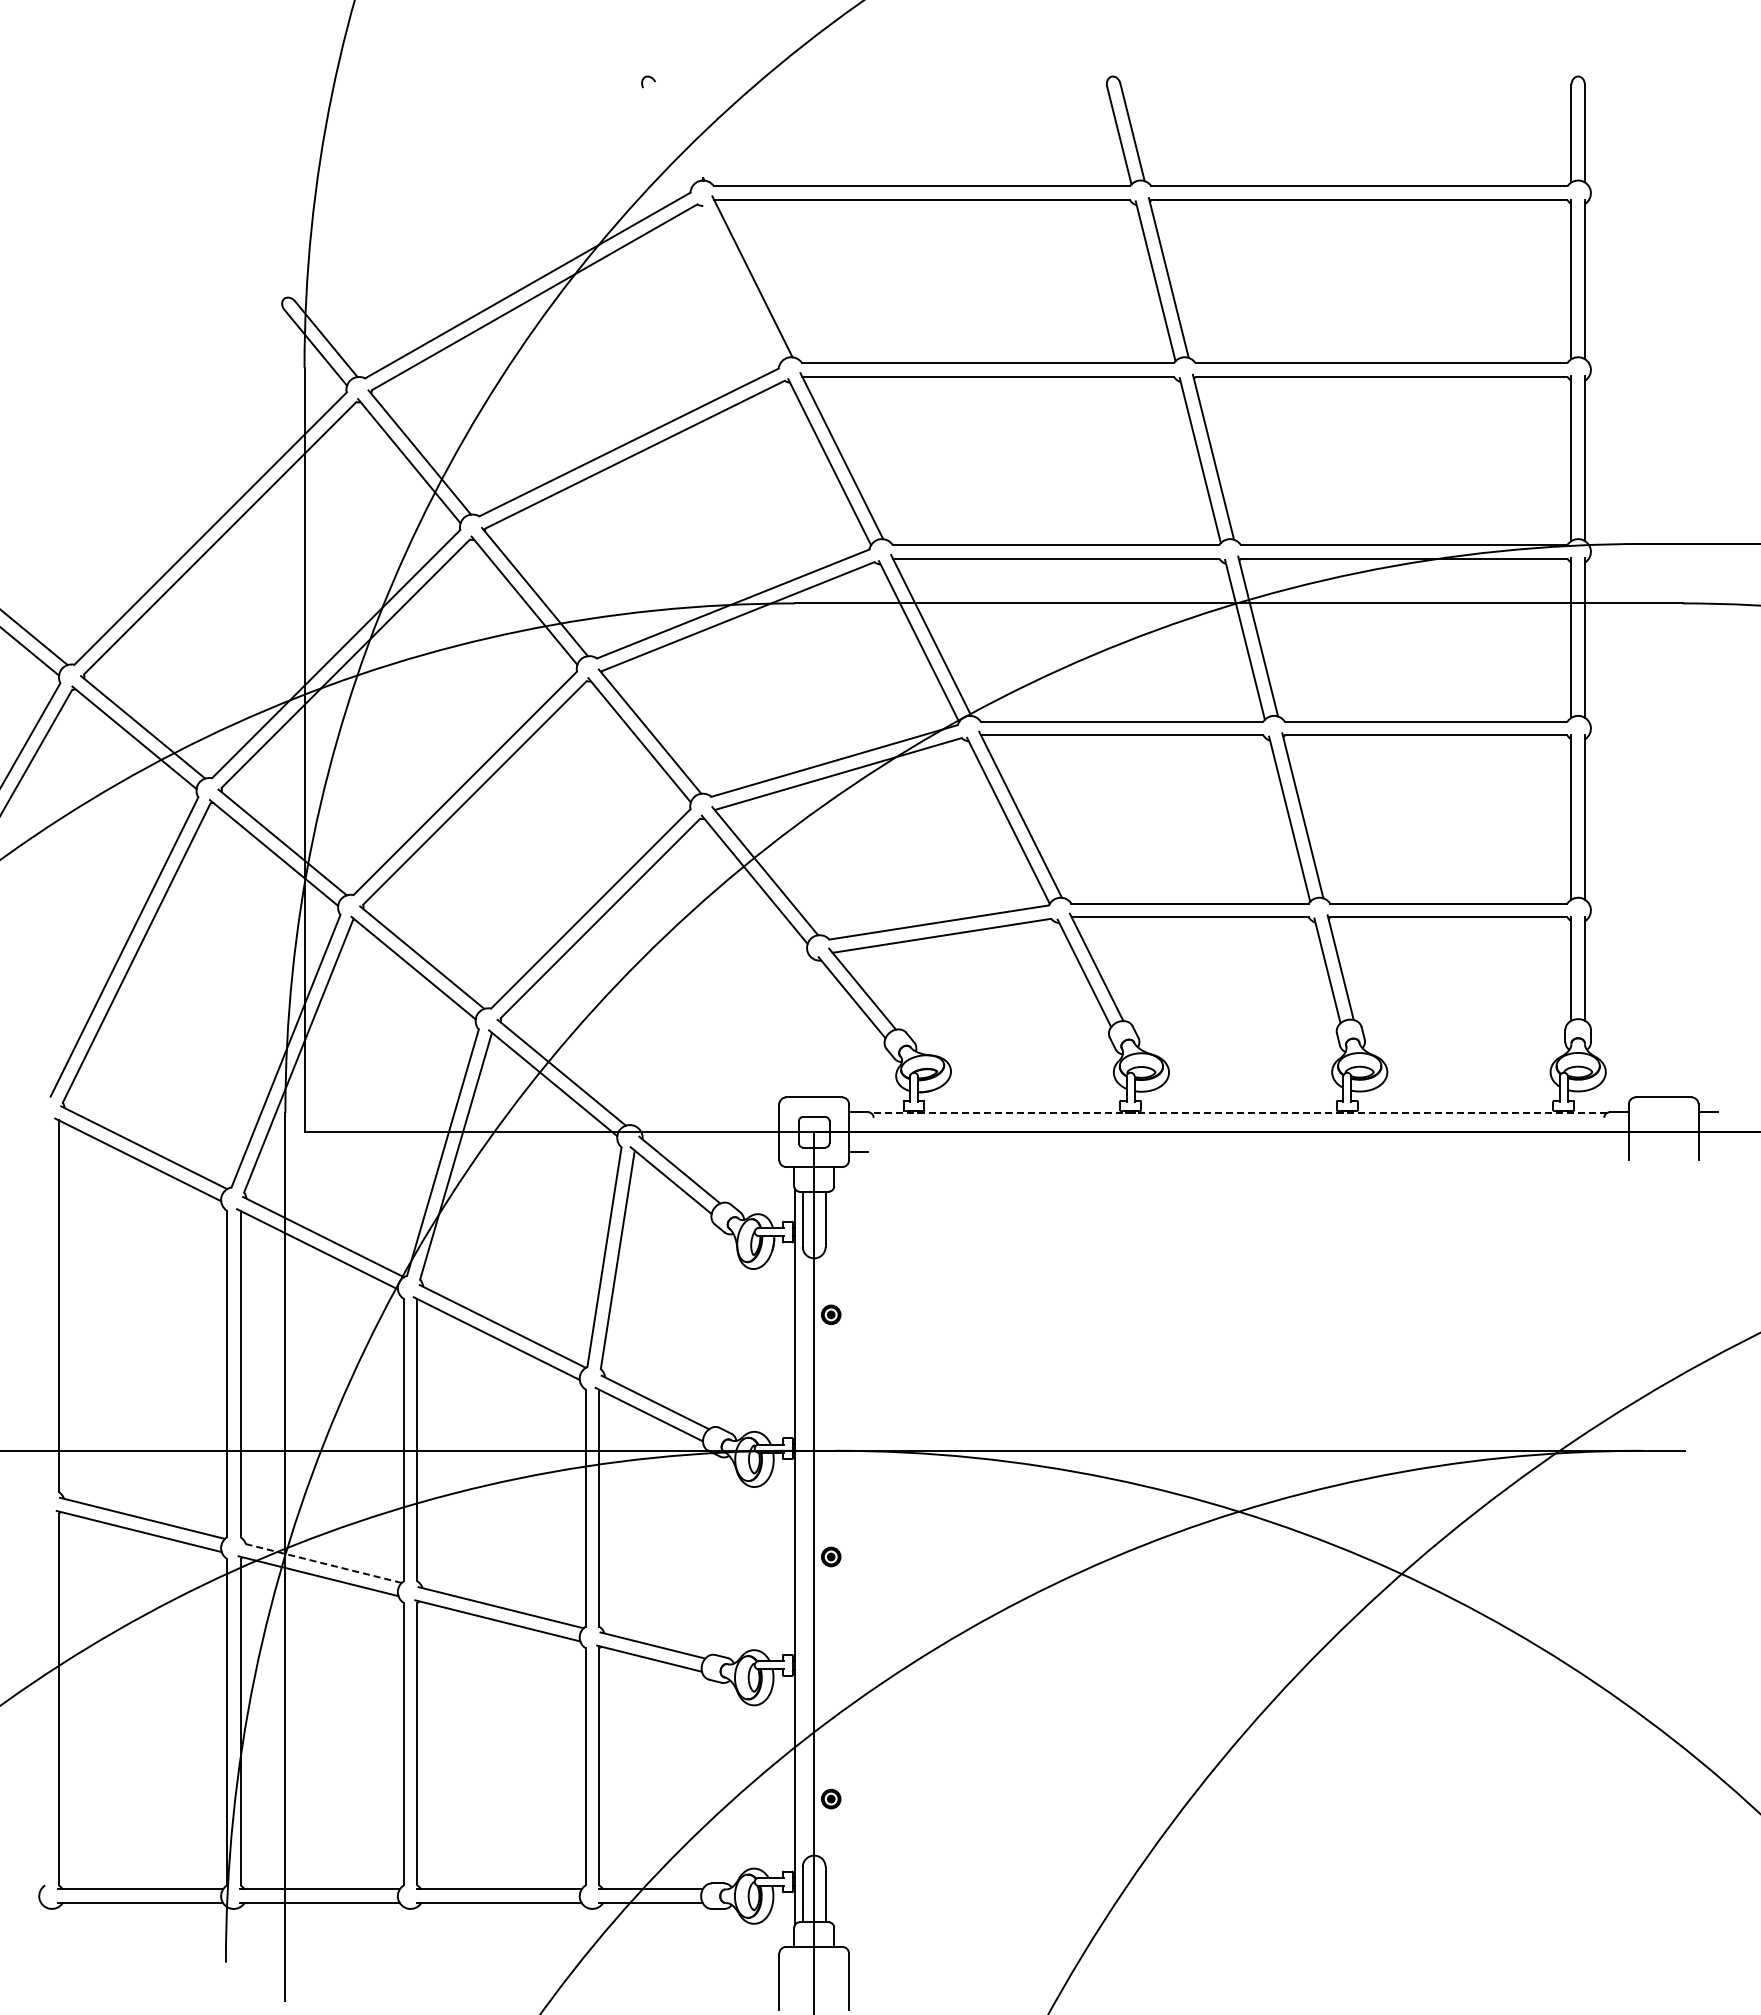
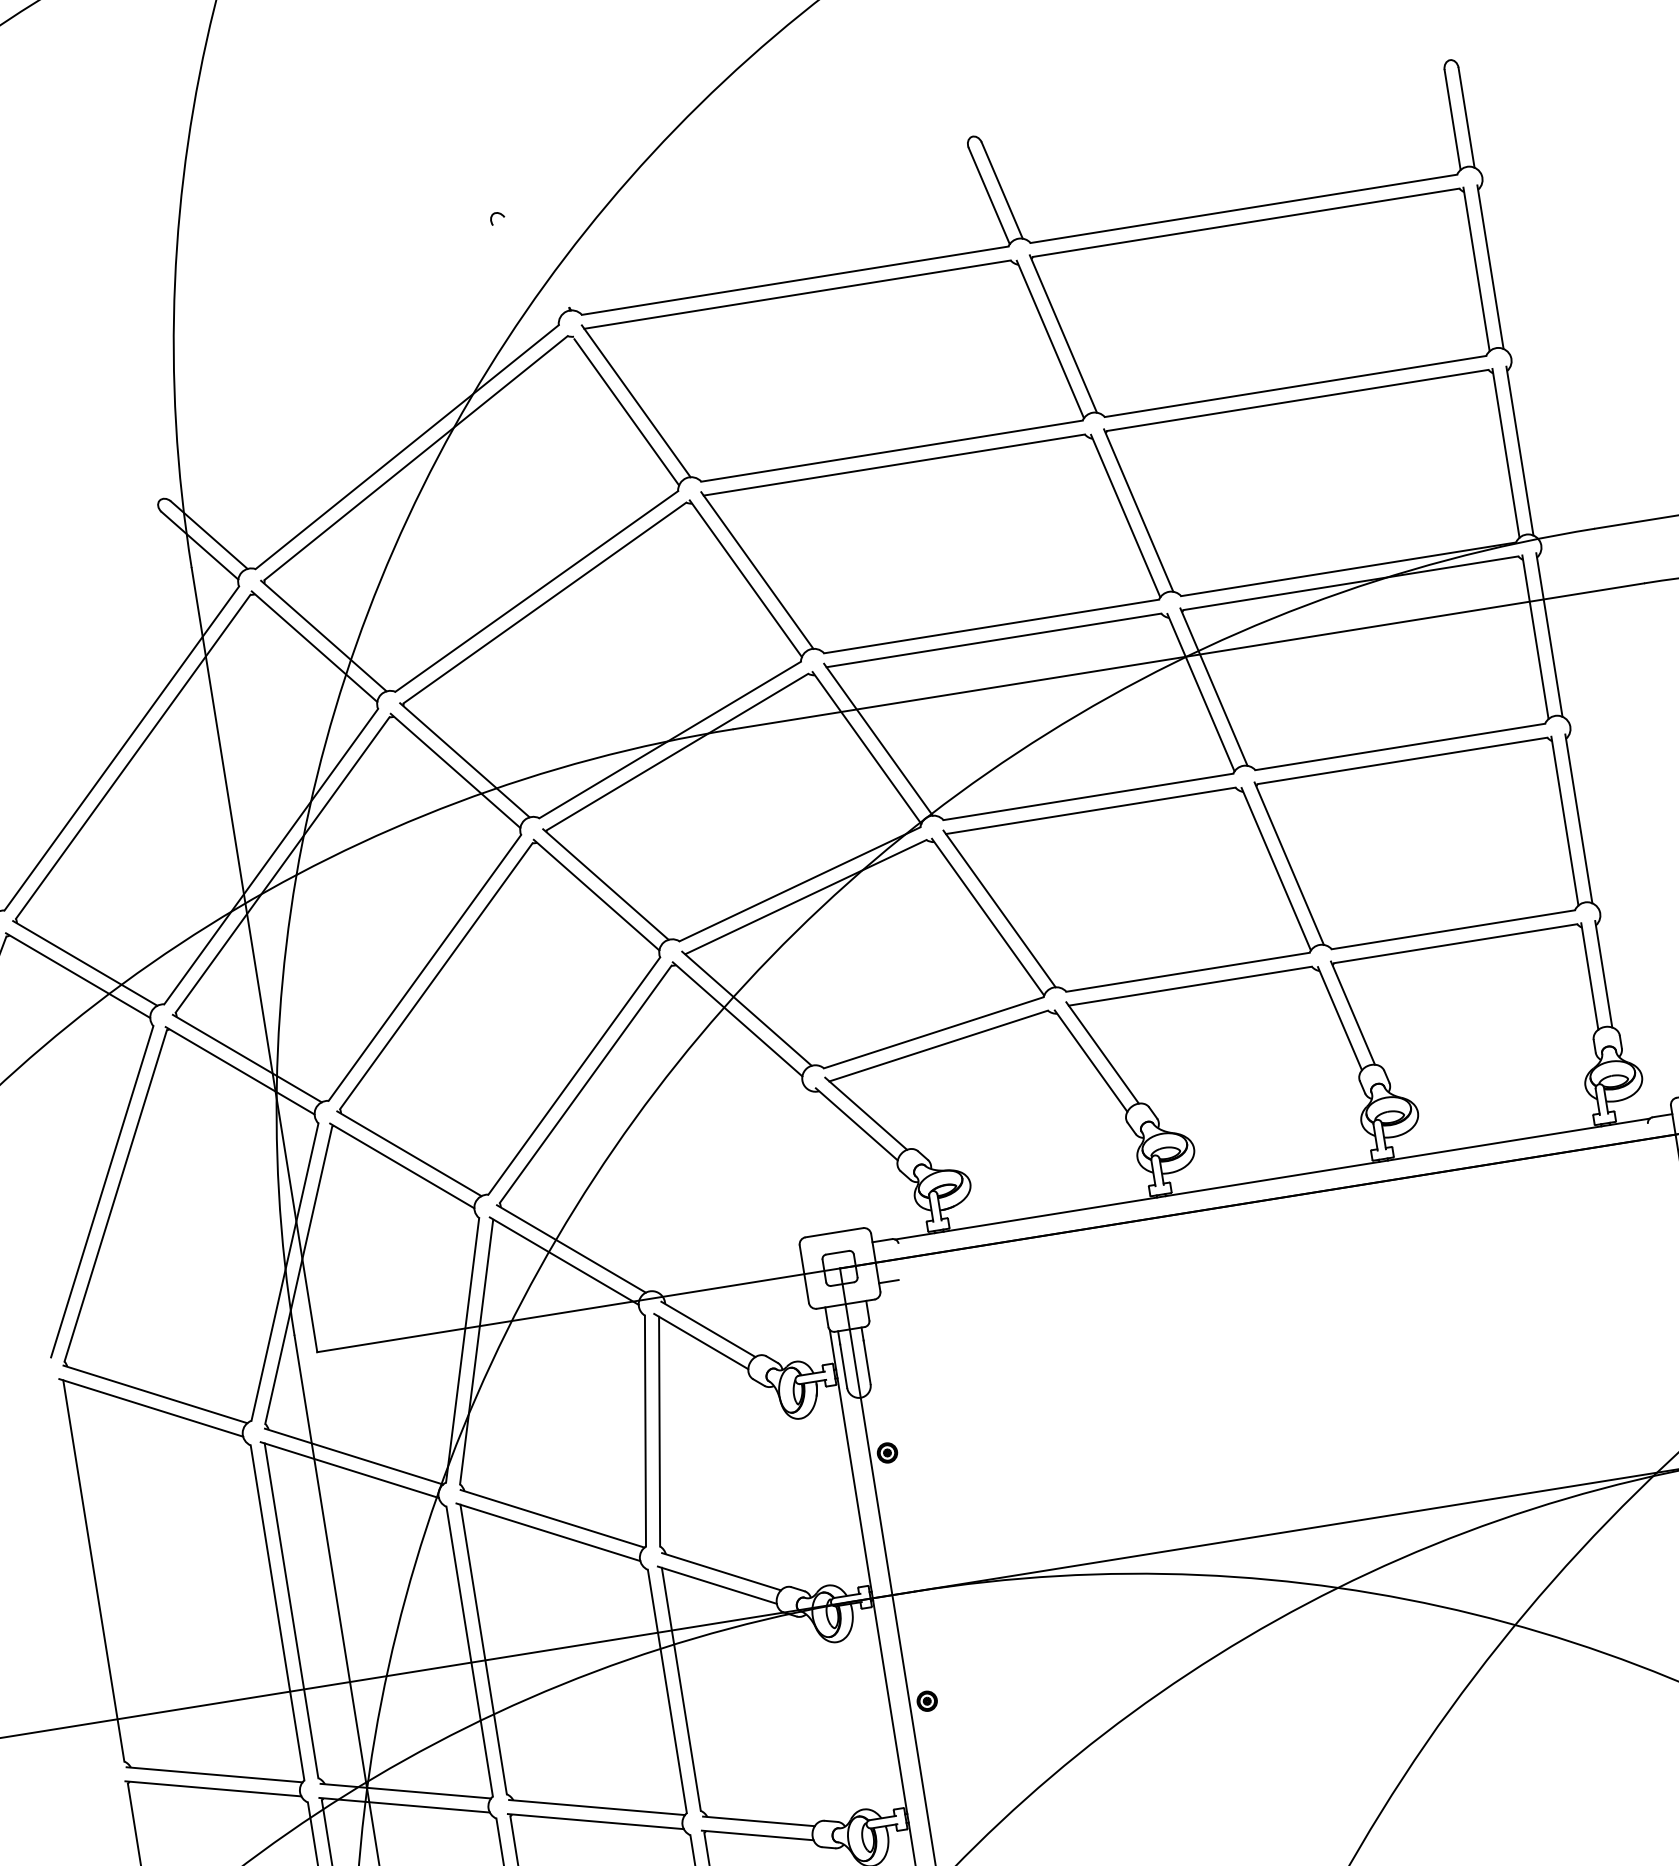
line: (741, 285) -> (626, 411), added
line: (1238, 1113) -> (1272, 1179), dashed -> solid
line: (321, 1562) -> (405, 1790), dashed -> solid

